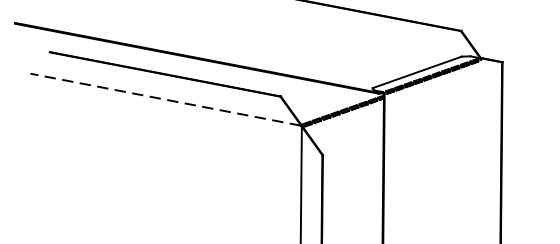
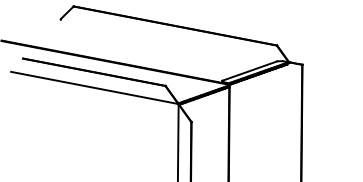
line: (165, 99) -> (94, 87), dashed -> solid

